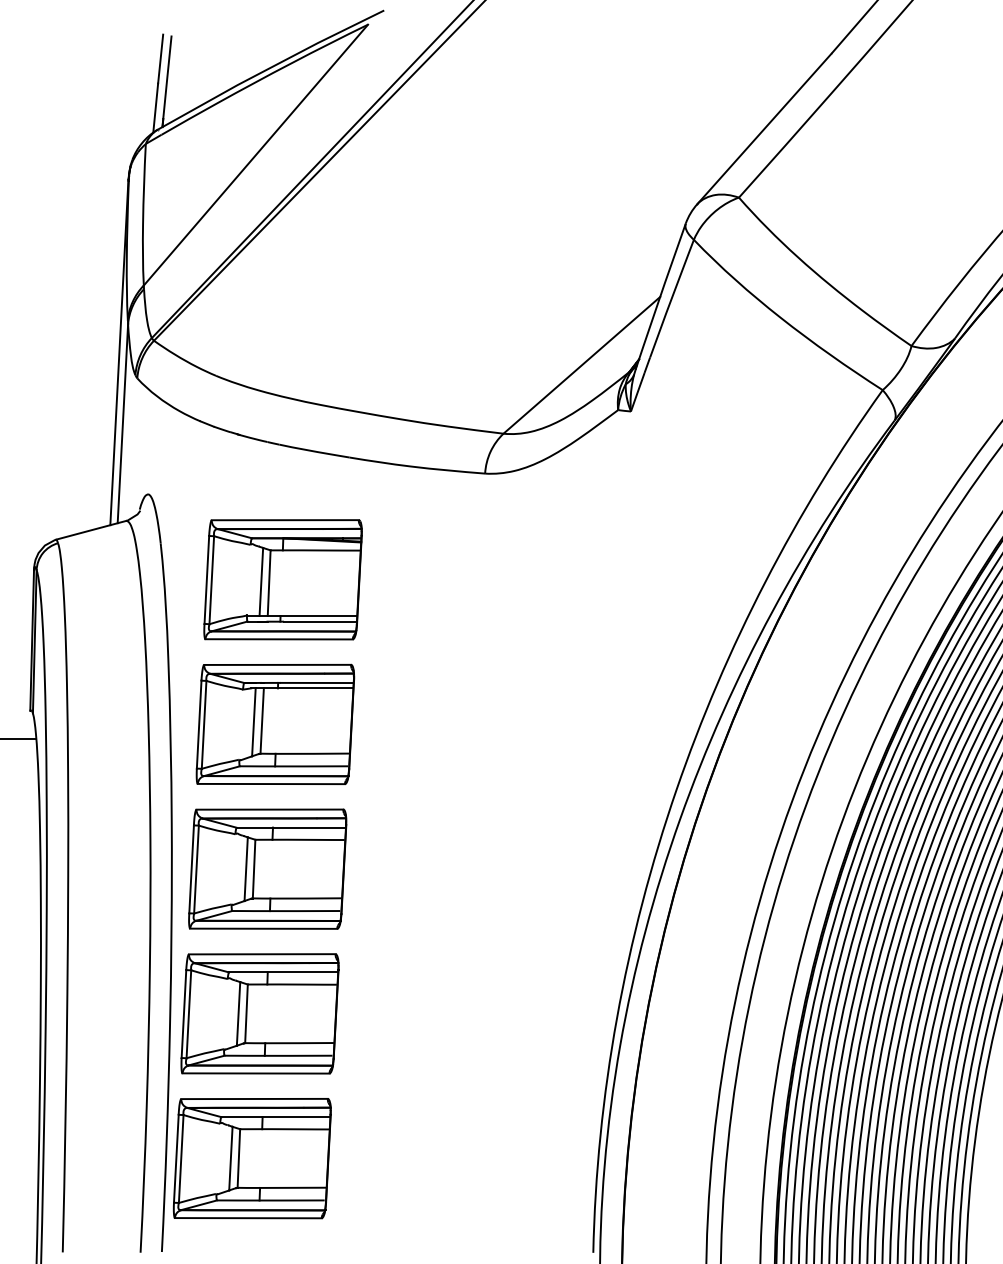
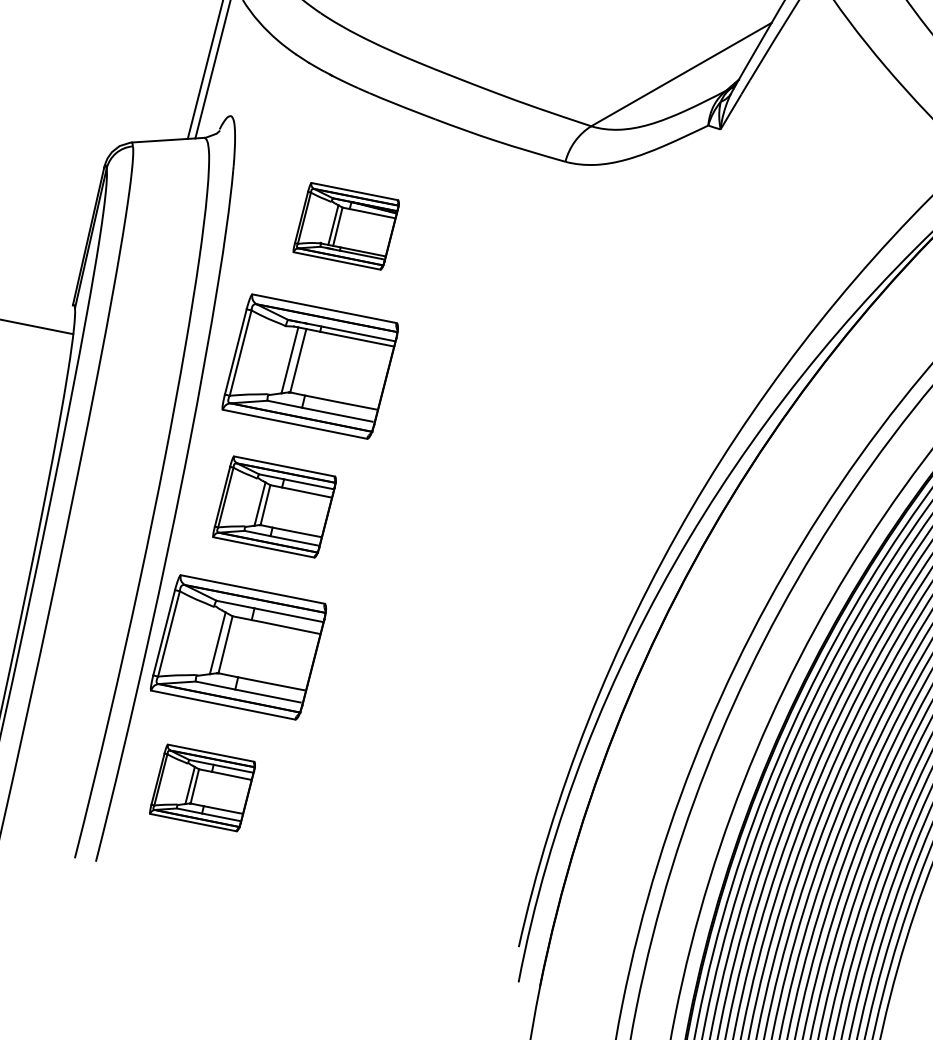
part: (282, 579) -> (345, 225), size x0.6
part: (267, 868) -> (274, 506), size x0.7
part: (251, 1158) -> (202, 787), size x0.6

